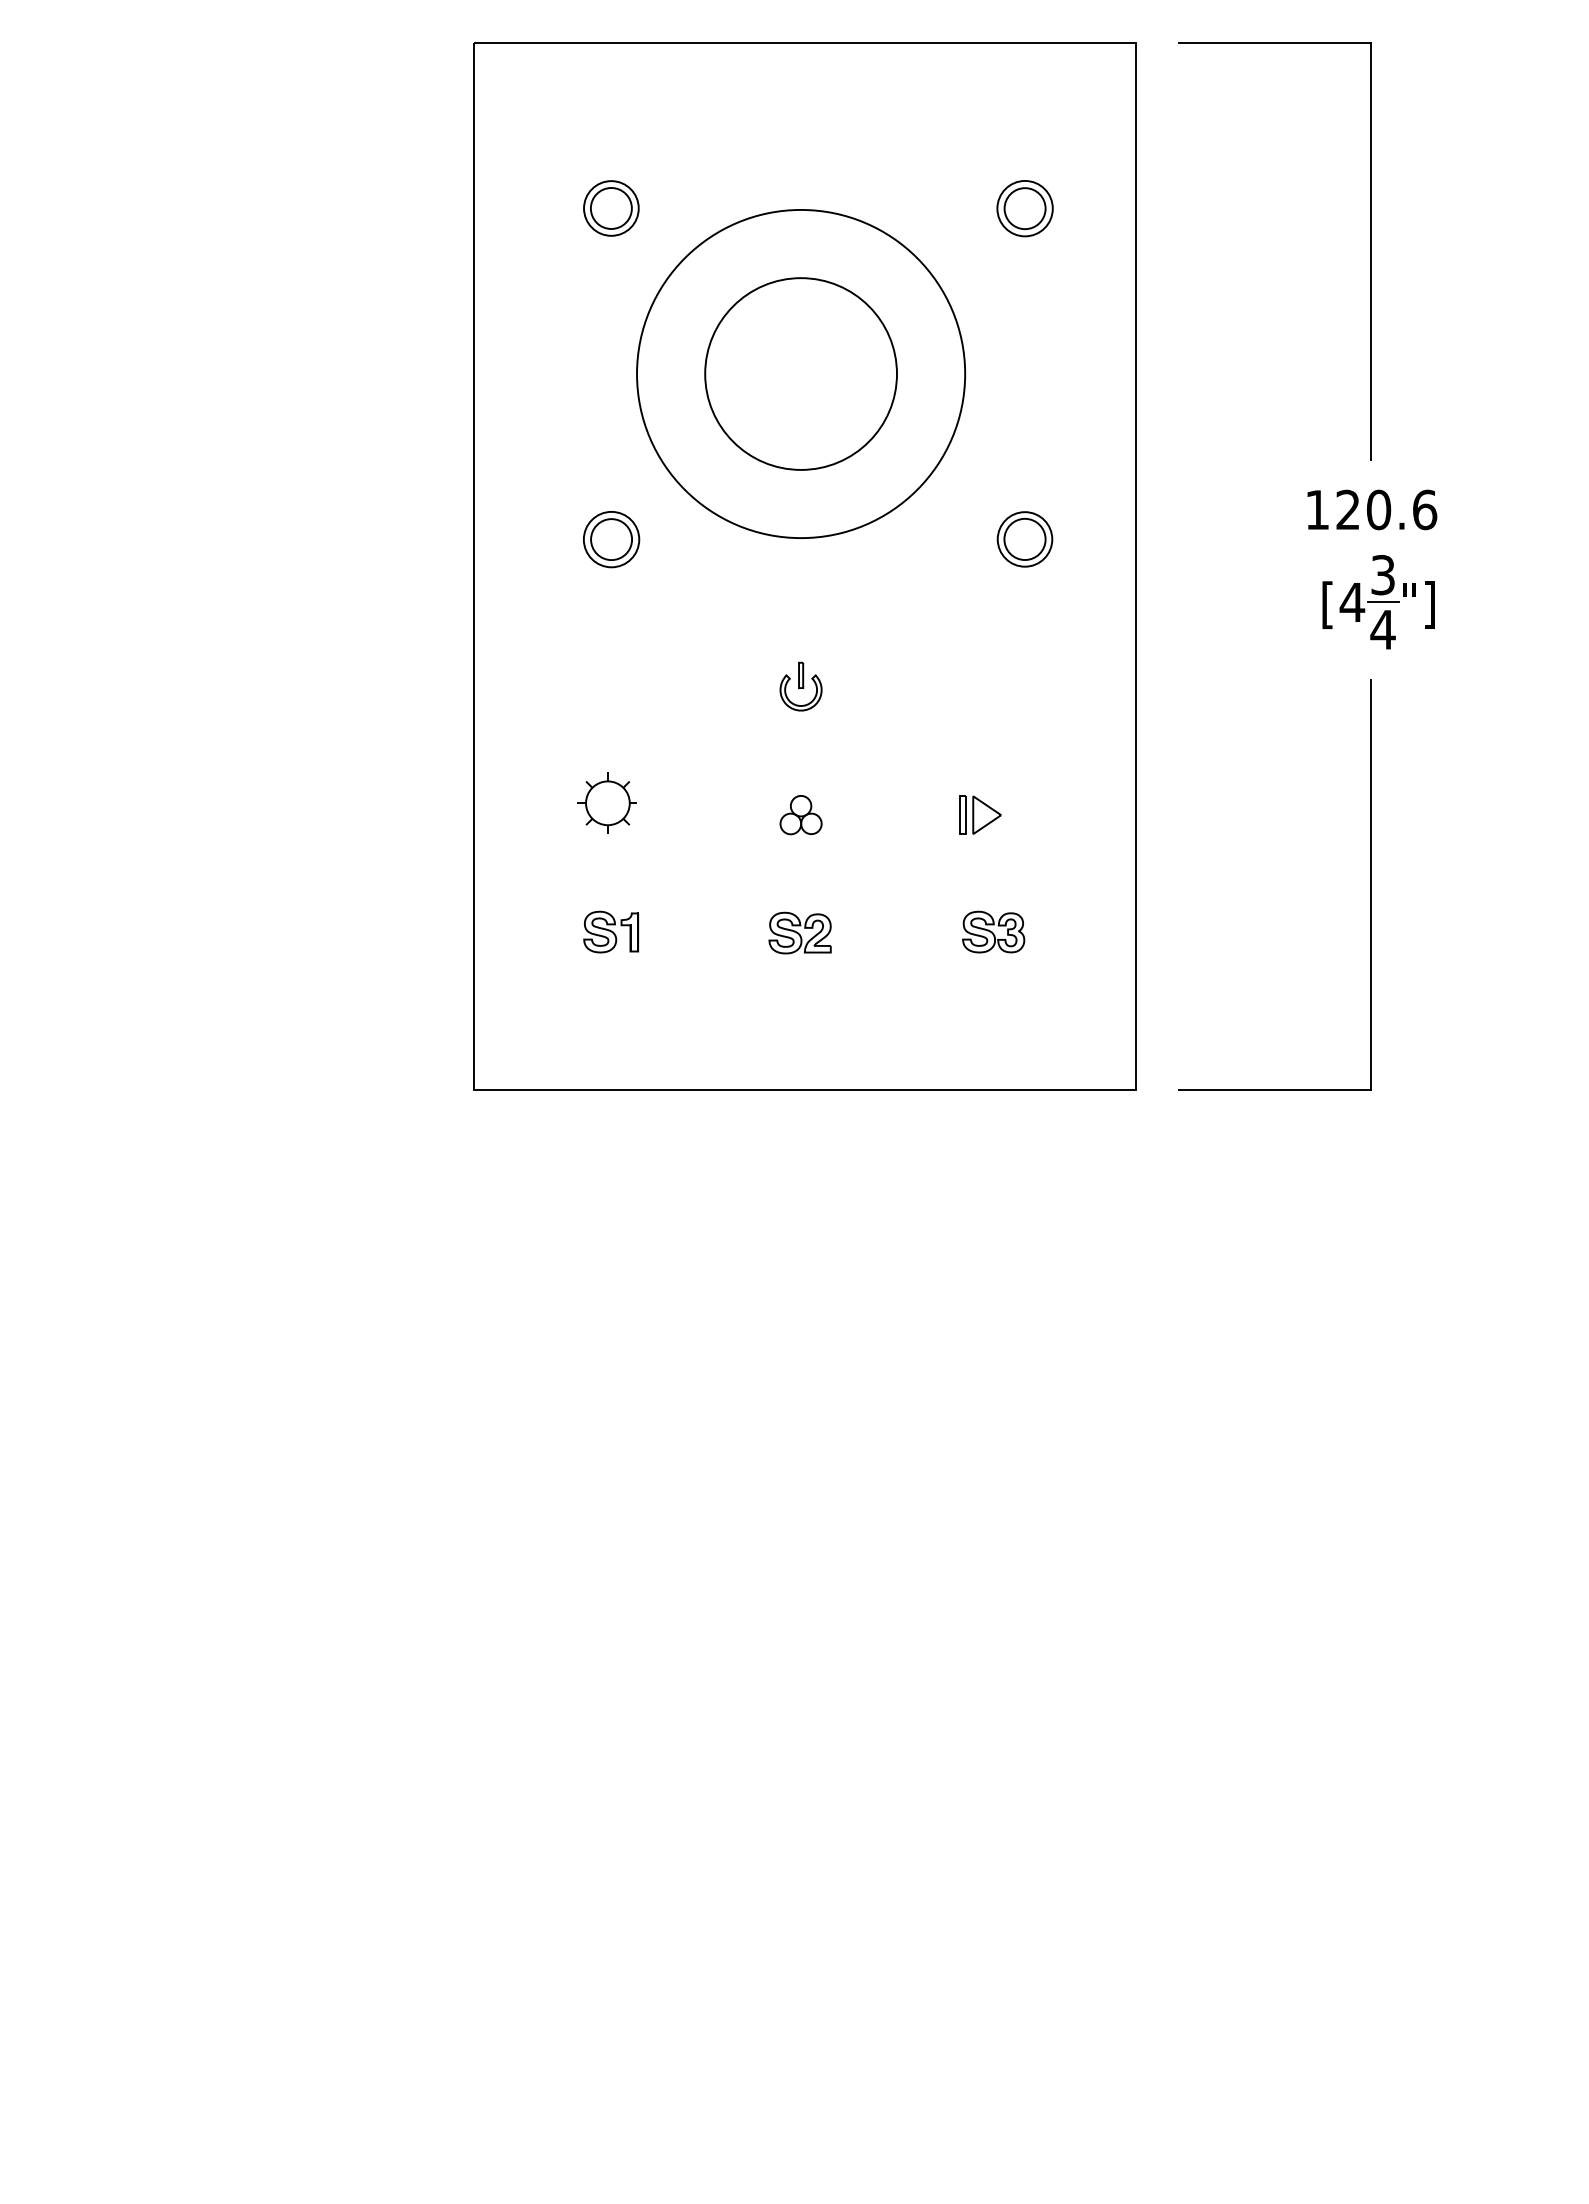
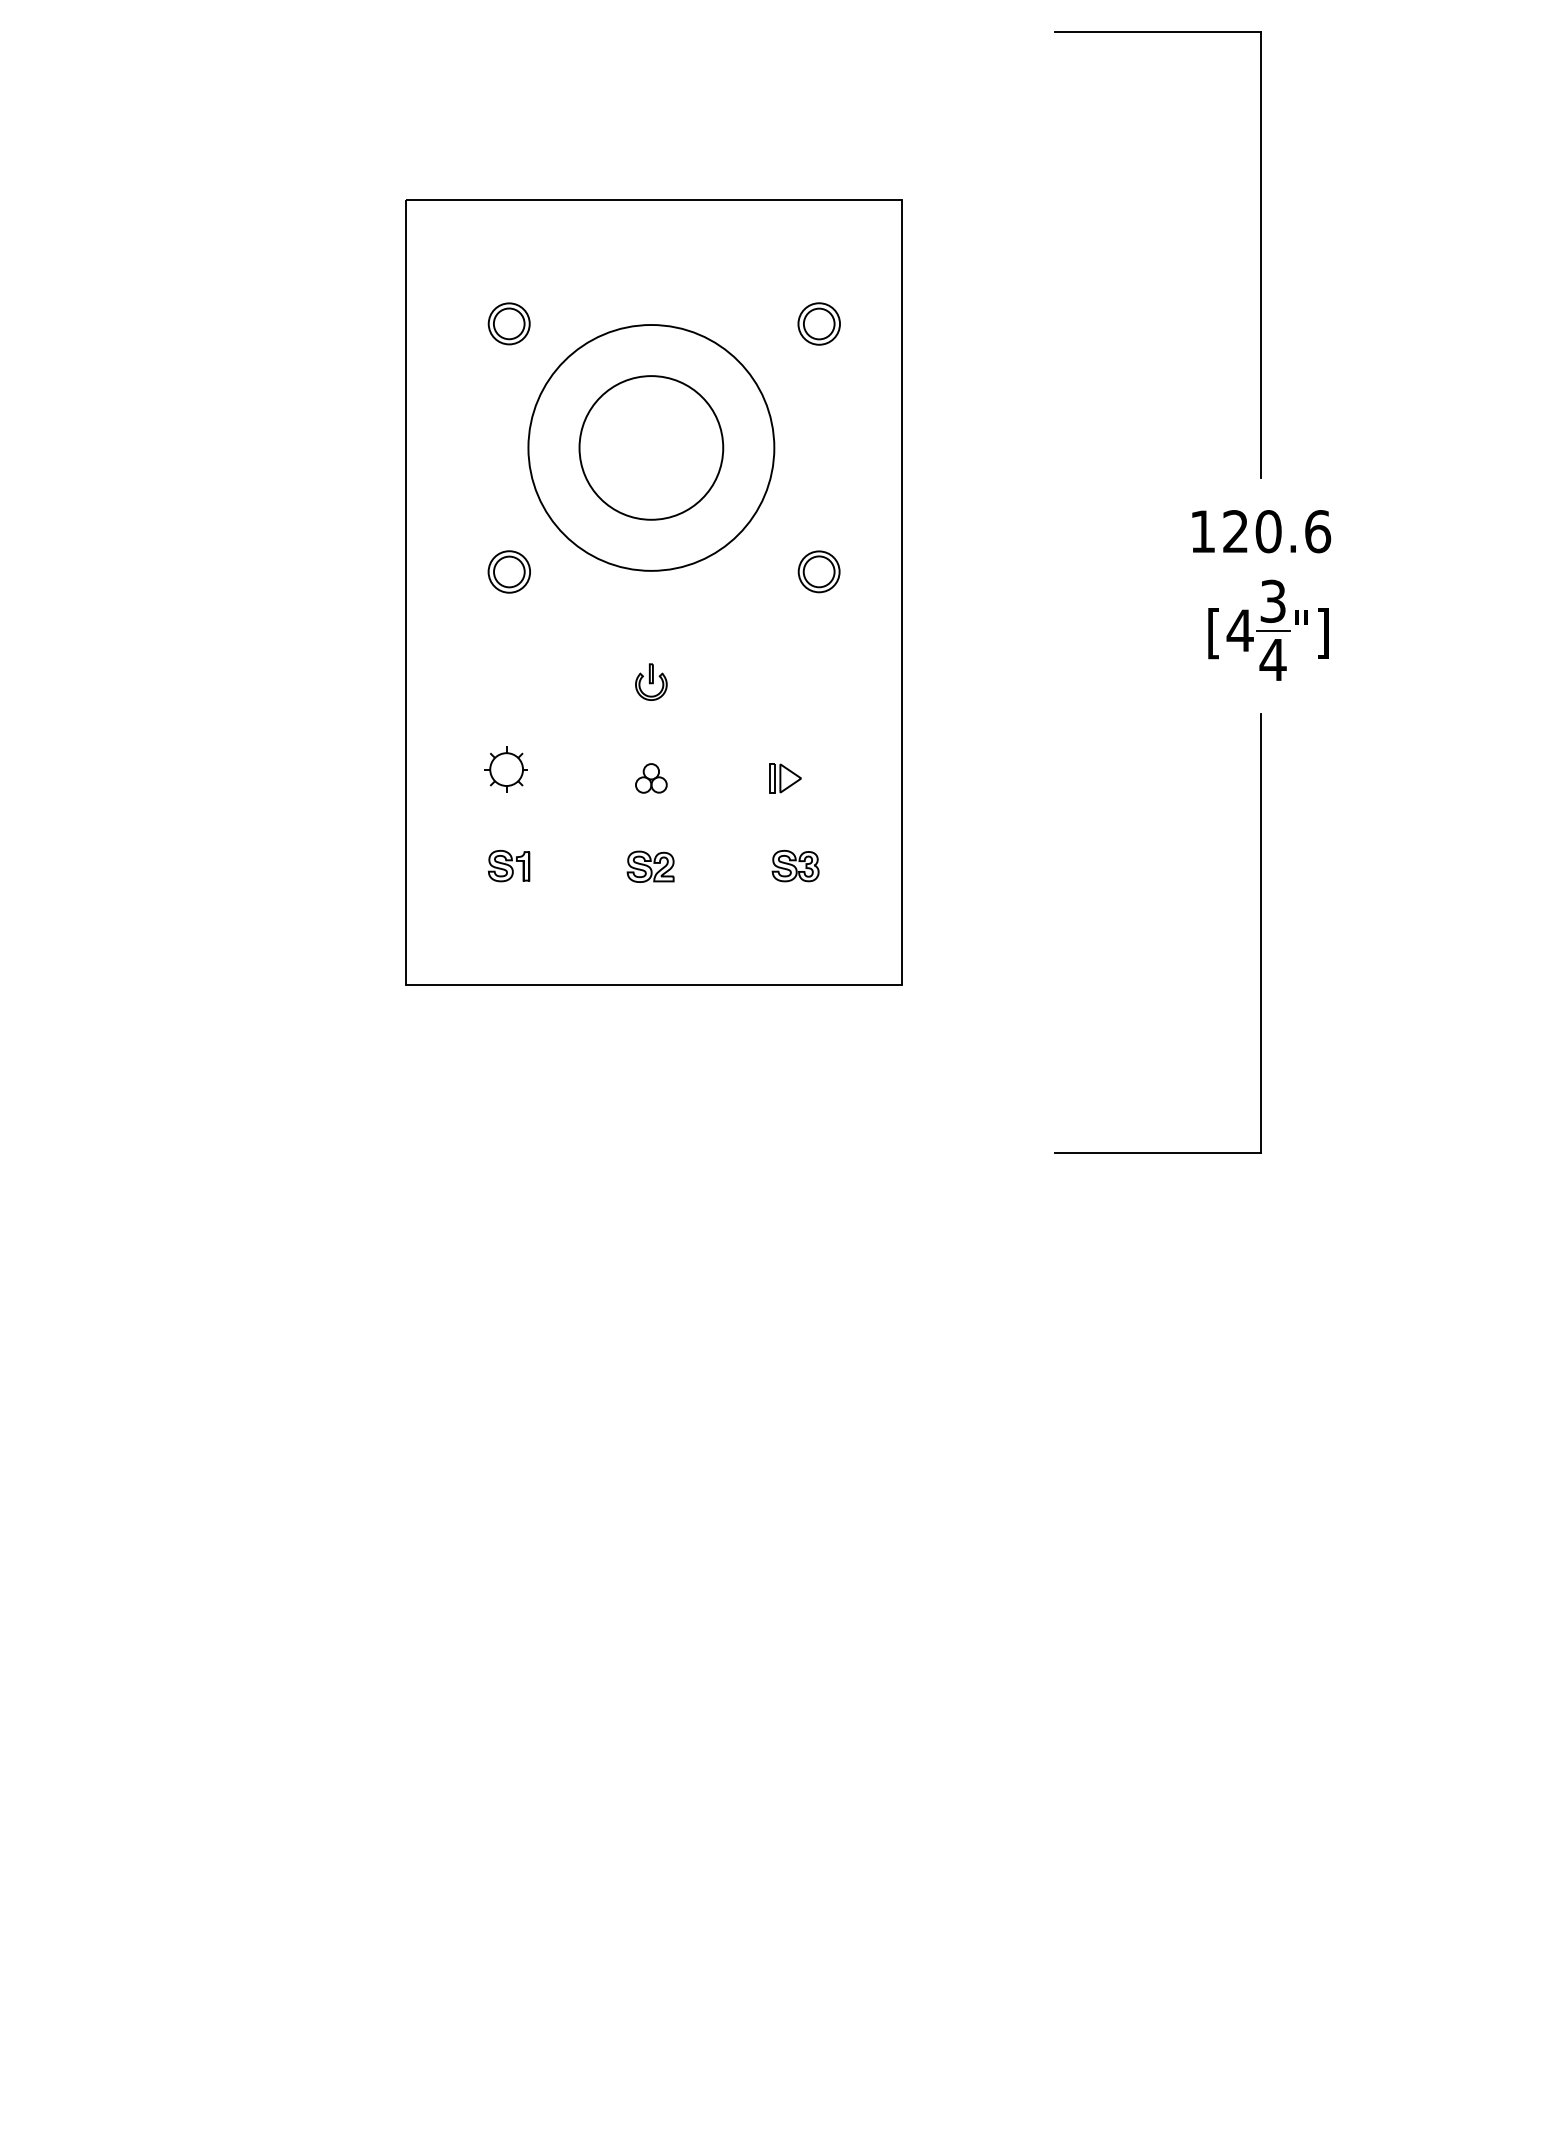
part: (804, 566) -> (653, 592), size x0.7

